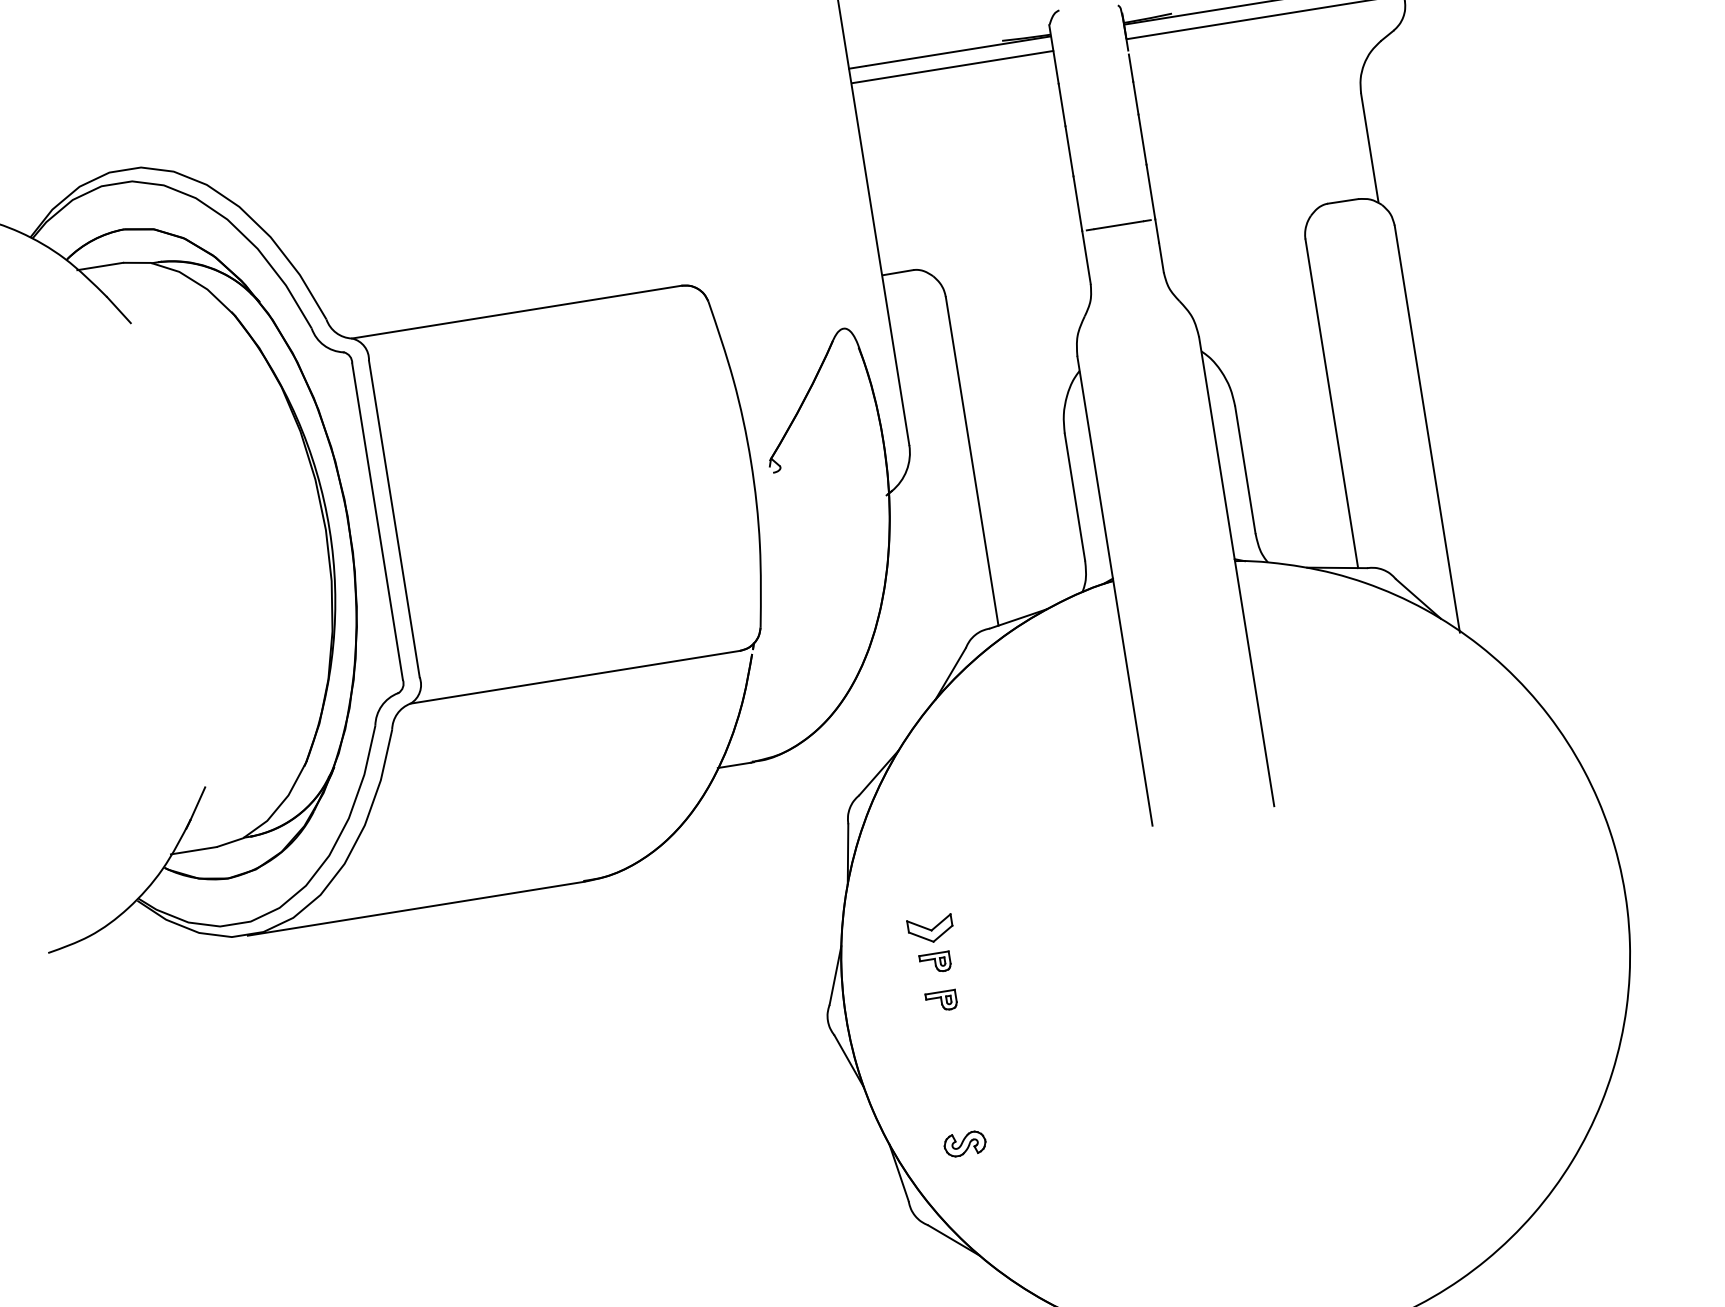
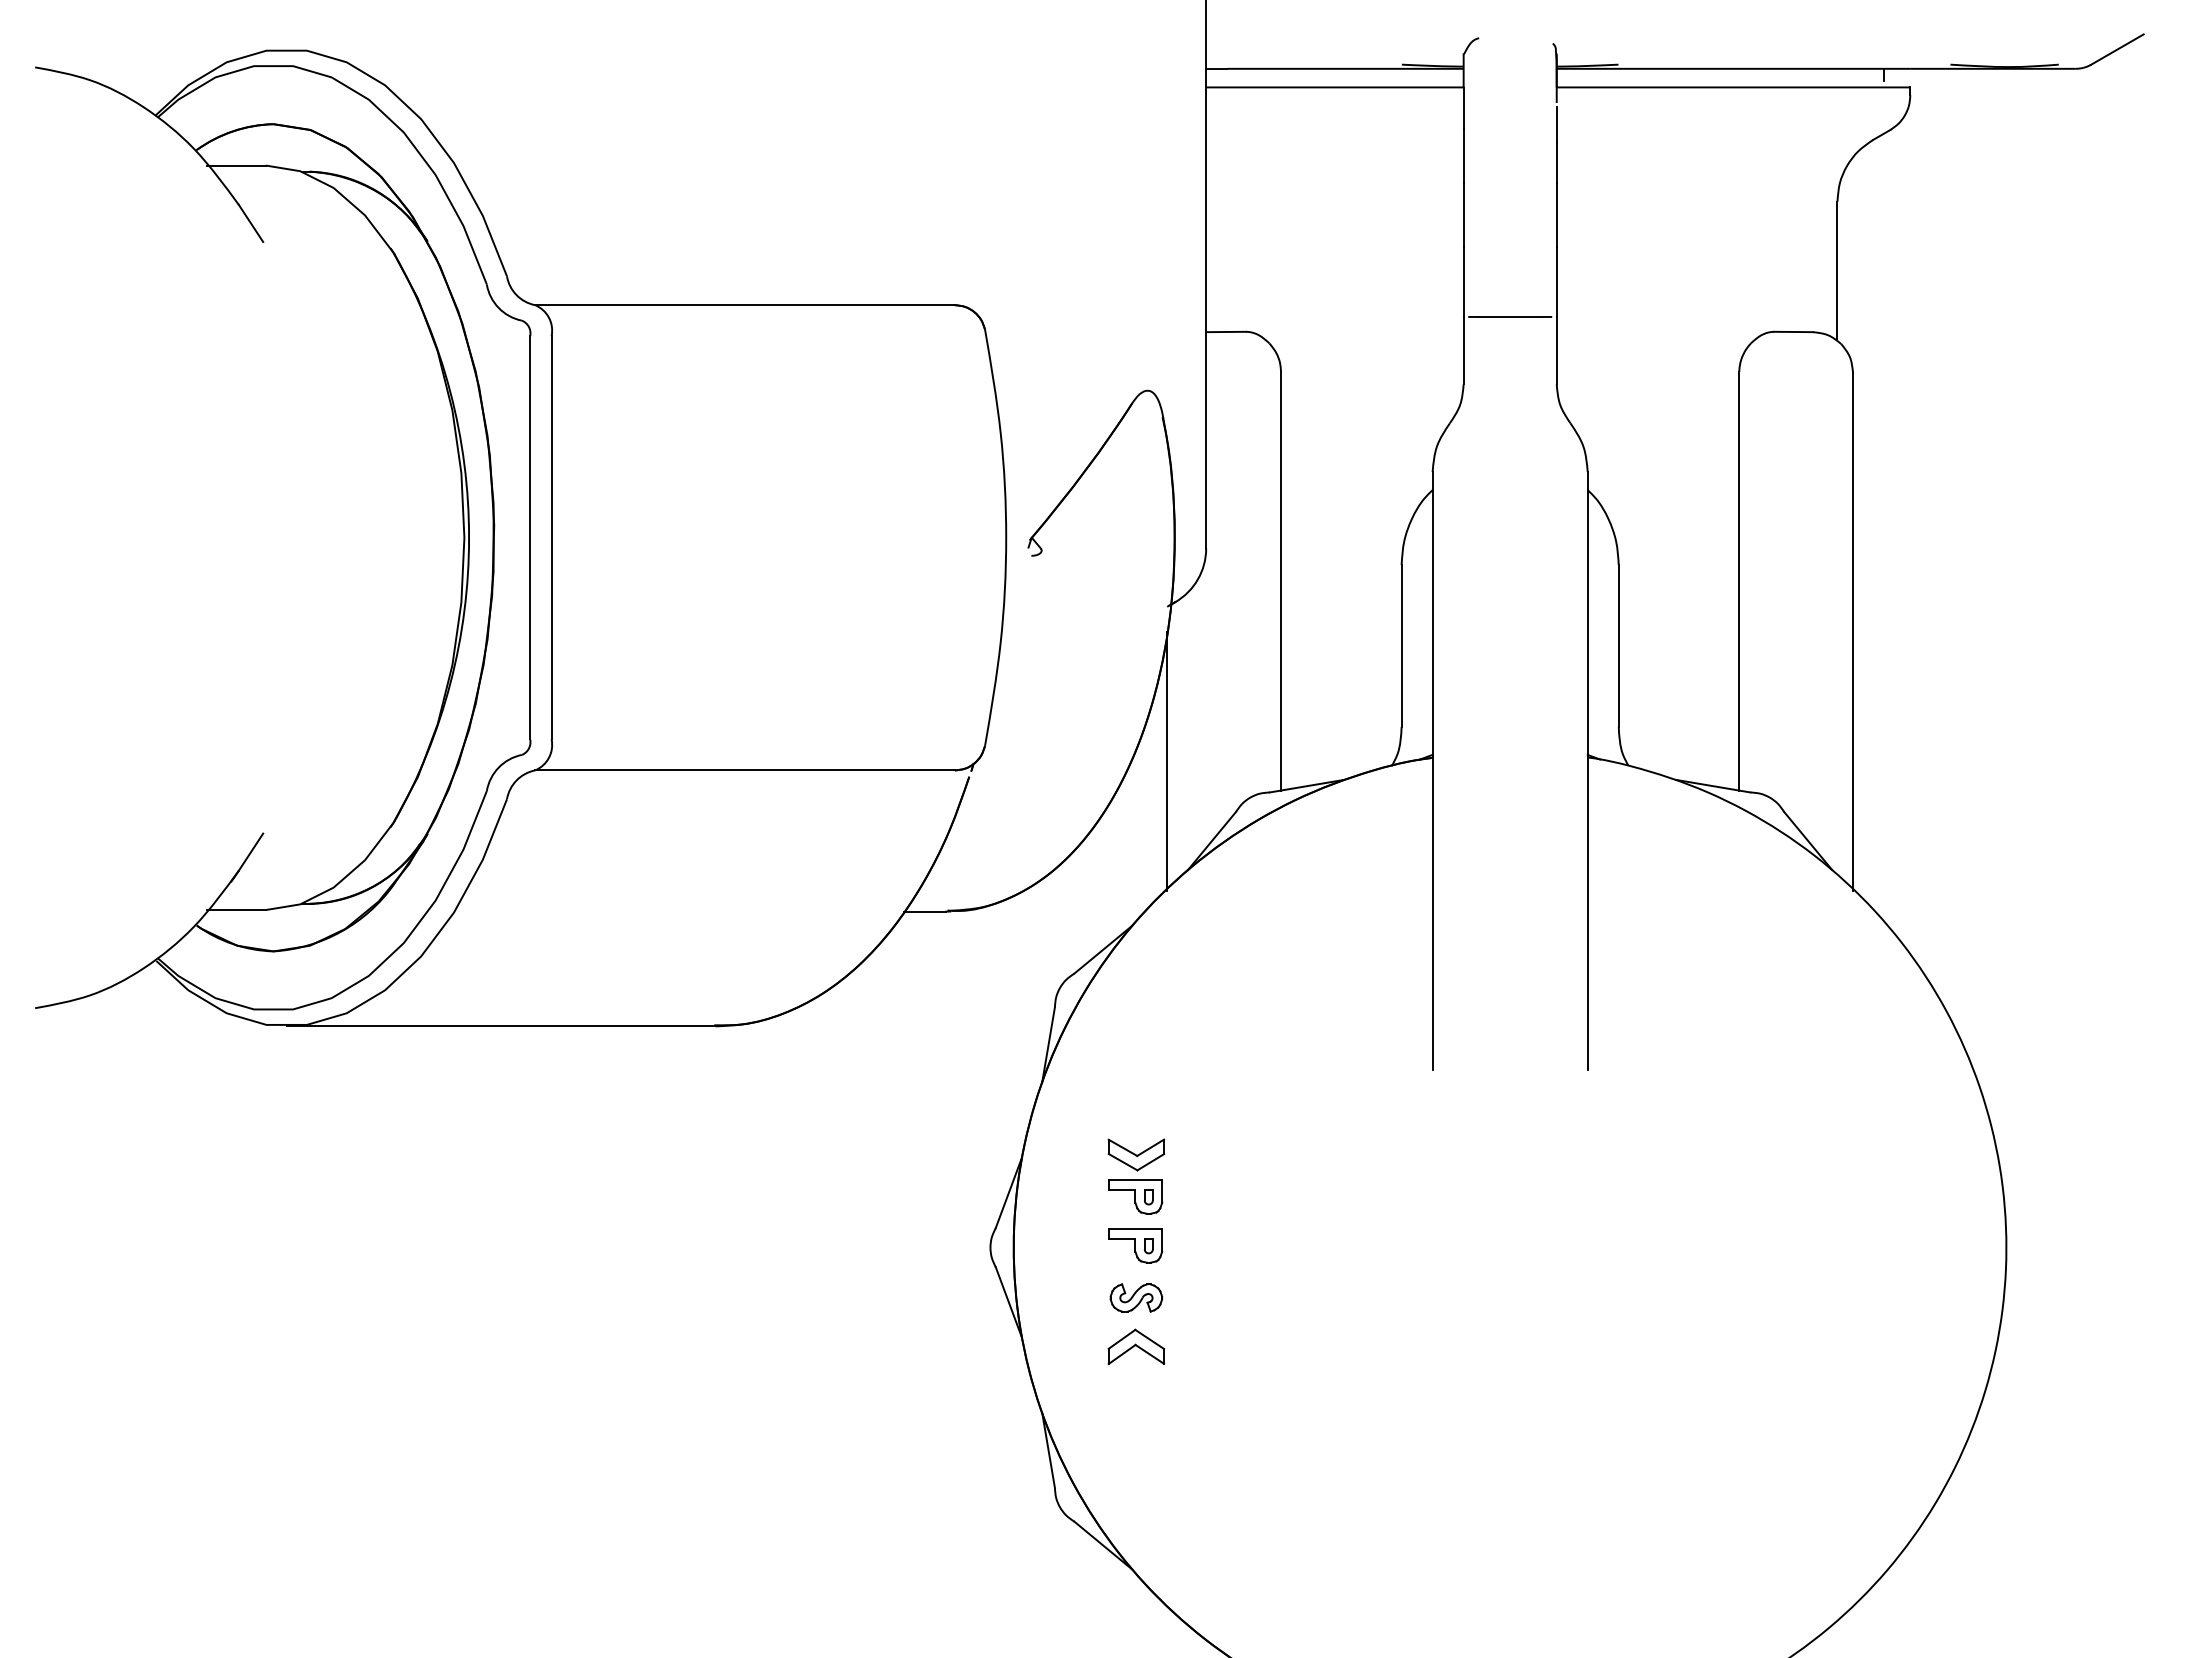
line: (905, 617) -> (1167, 761), added
part: (935, 962) -> (1135, 1196), size x1.43
part: (941, 1000) -> (1135, 1245), size x1.43
part: (954, 1080) -> (1136, 1346), added
part: (965, 1143) -> (1136, 1297), moved

